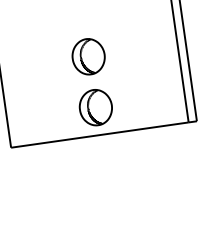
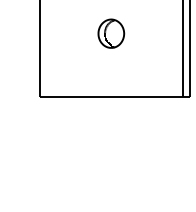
part: (96, 107) -> (111, 74), removed

